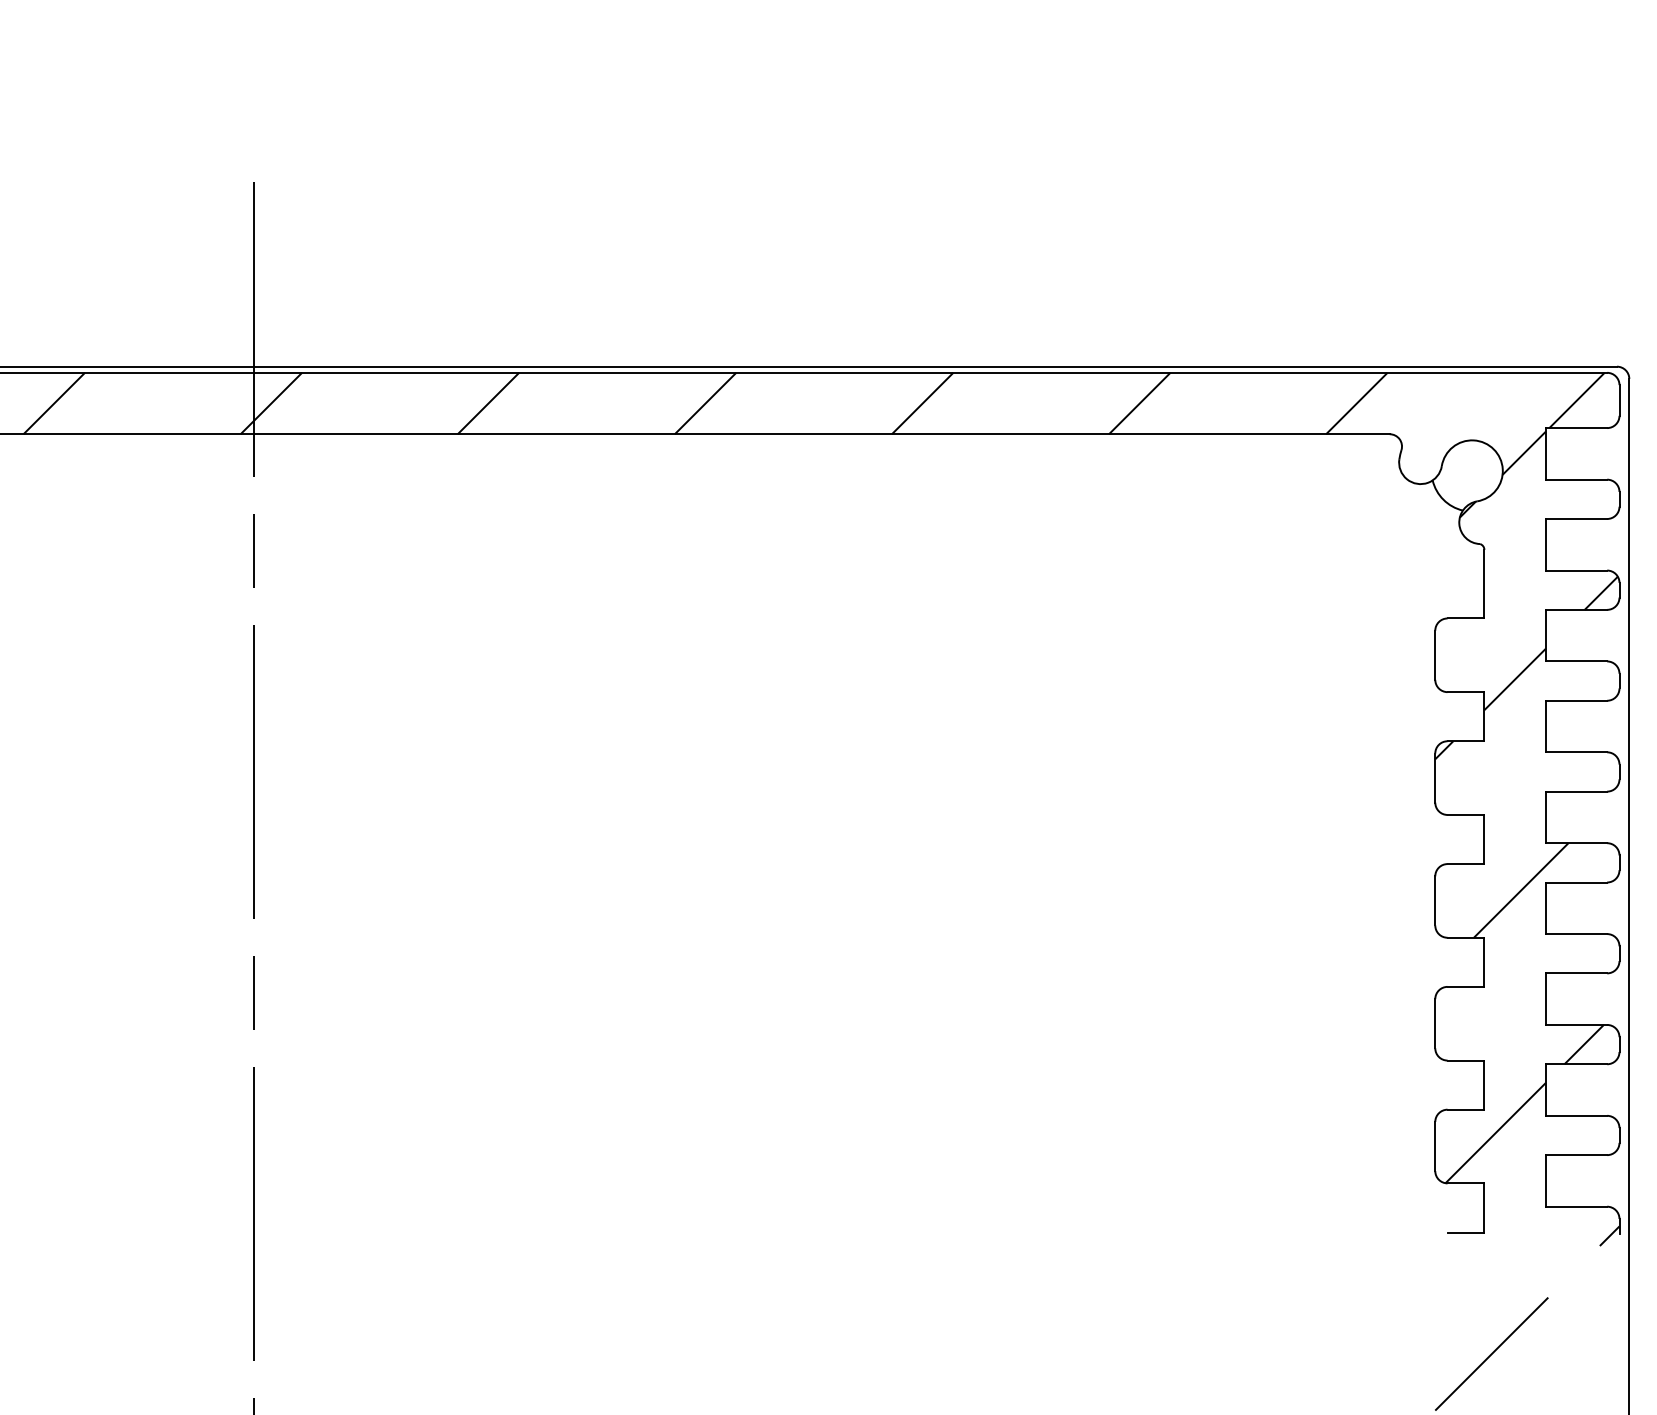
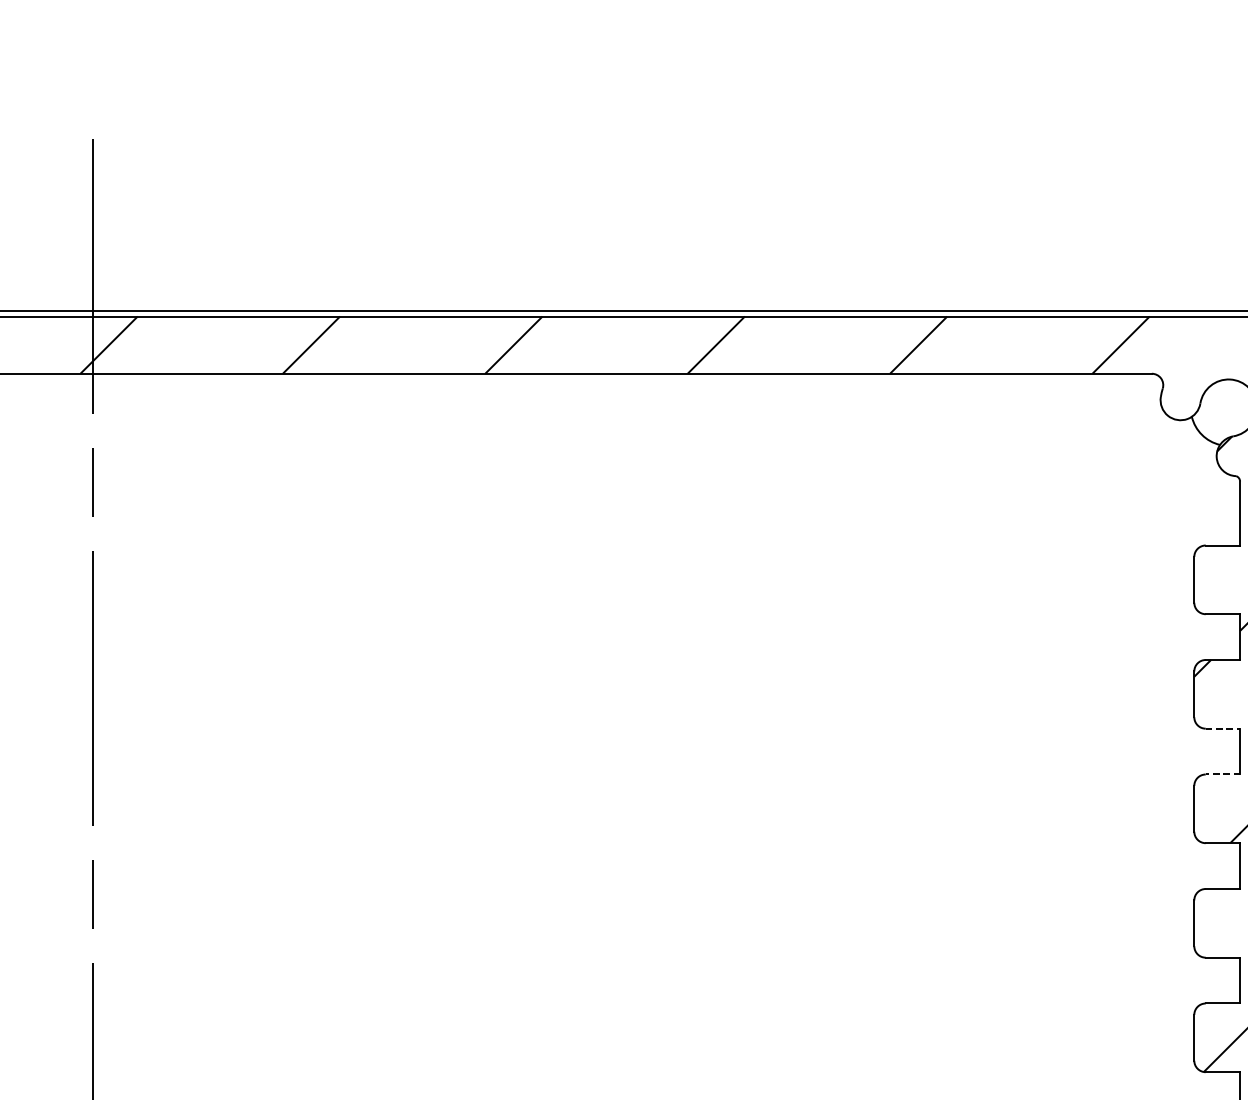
line: (1466, 814) -> (1223, 728), solid -> dashed
line: (1465, 864) -> (1222, 774), solid -> dashed

